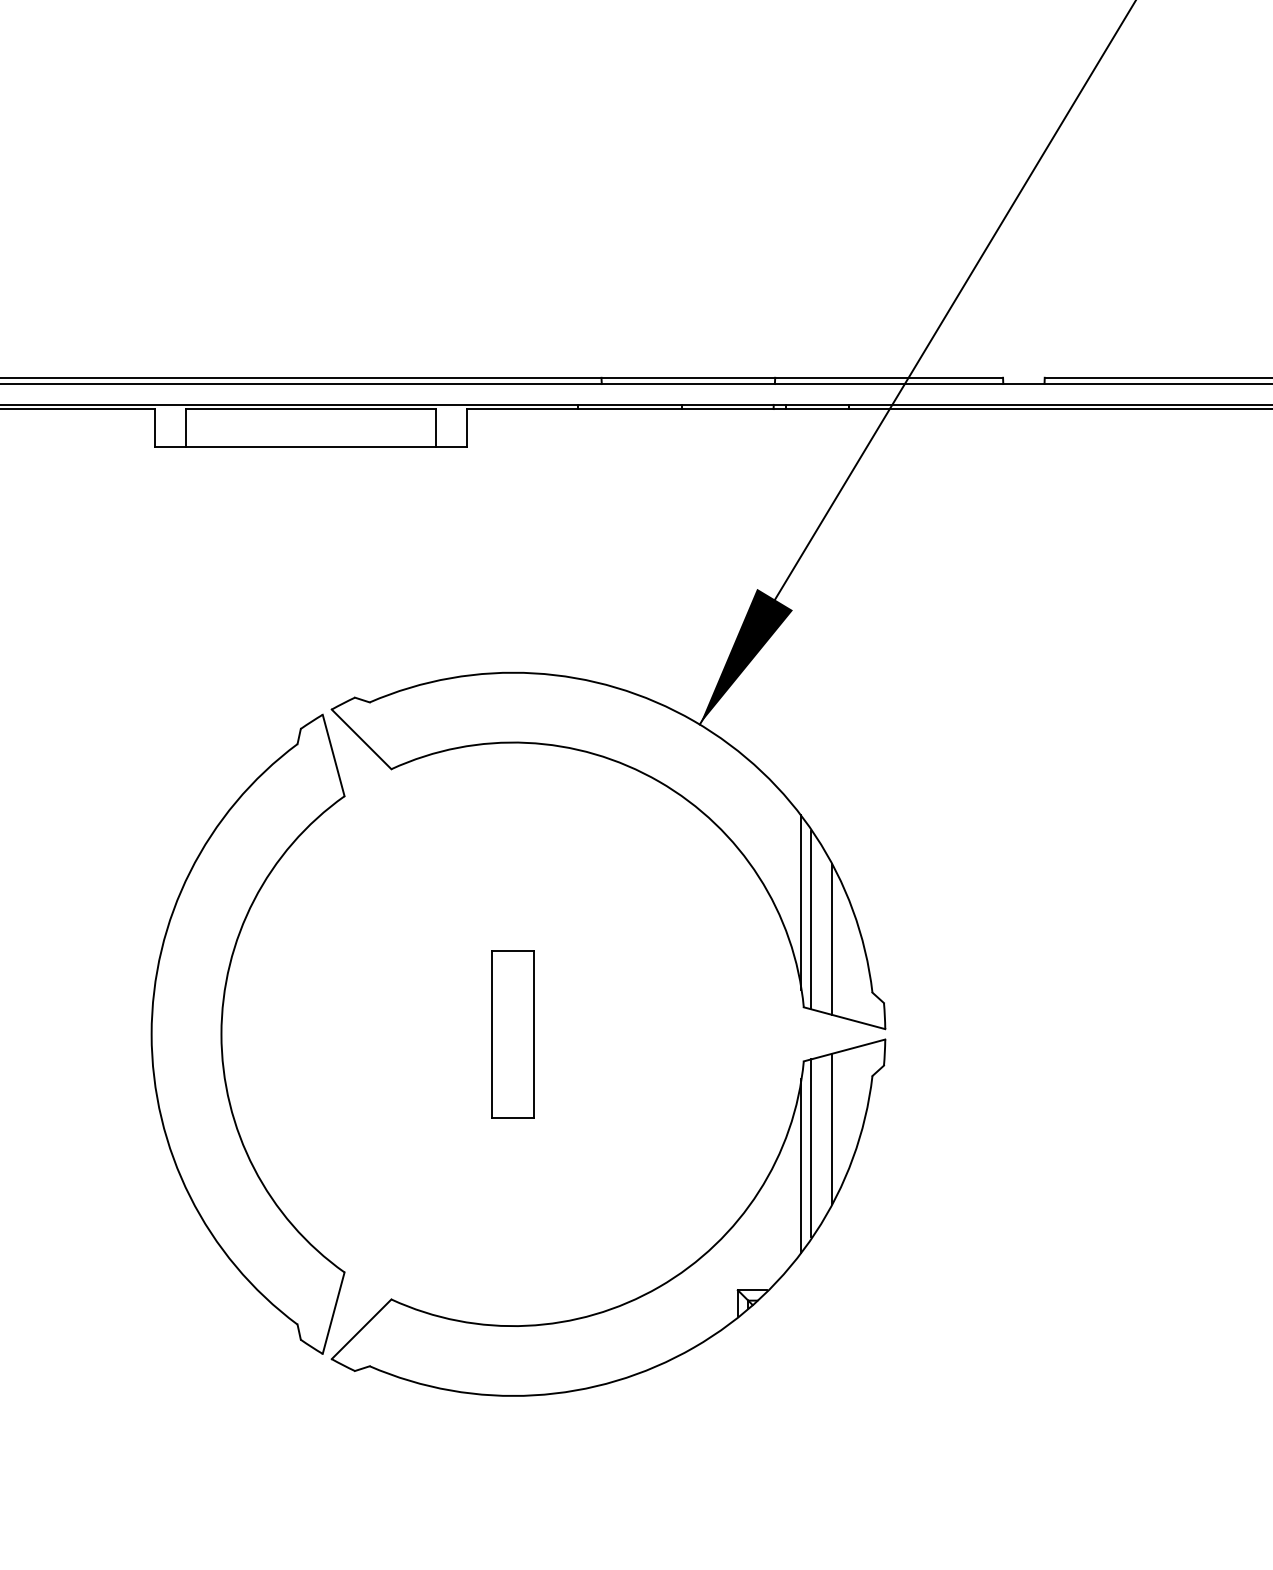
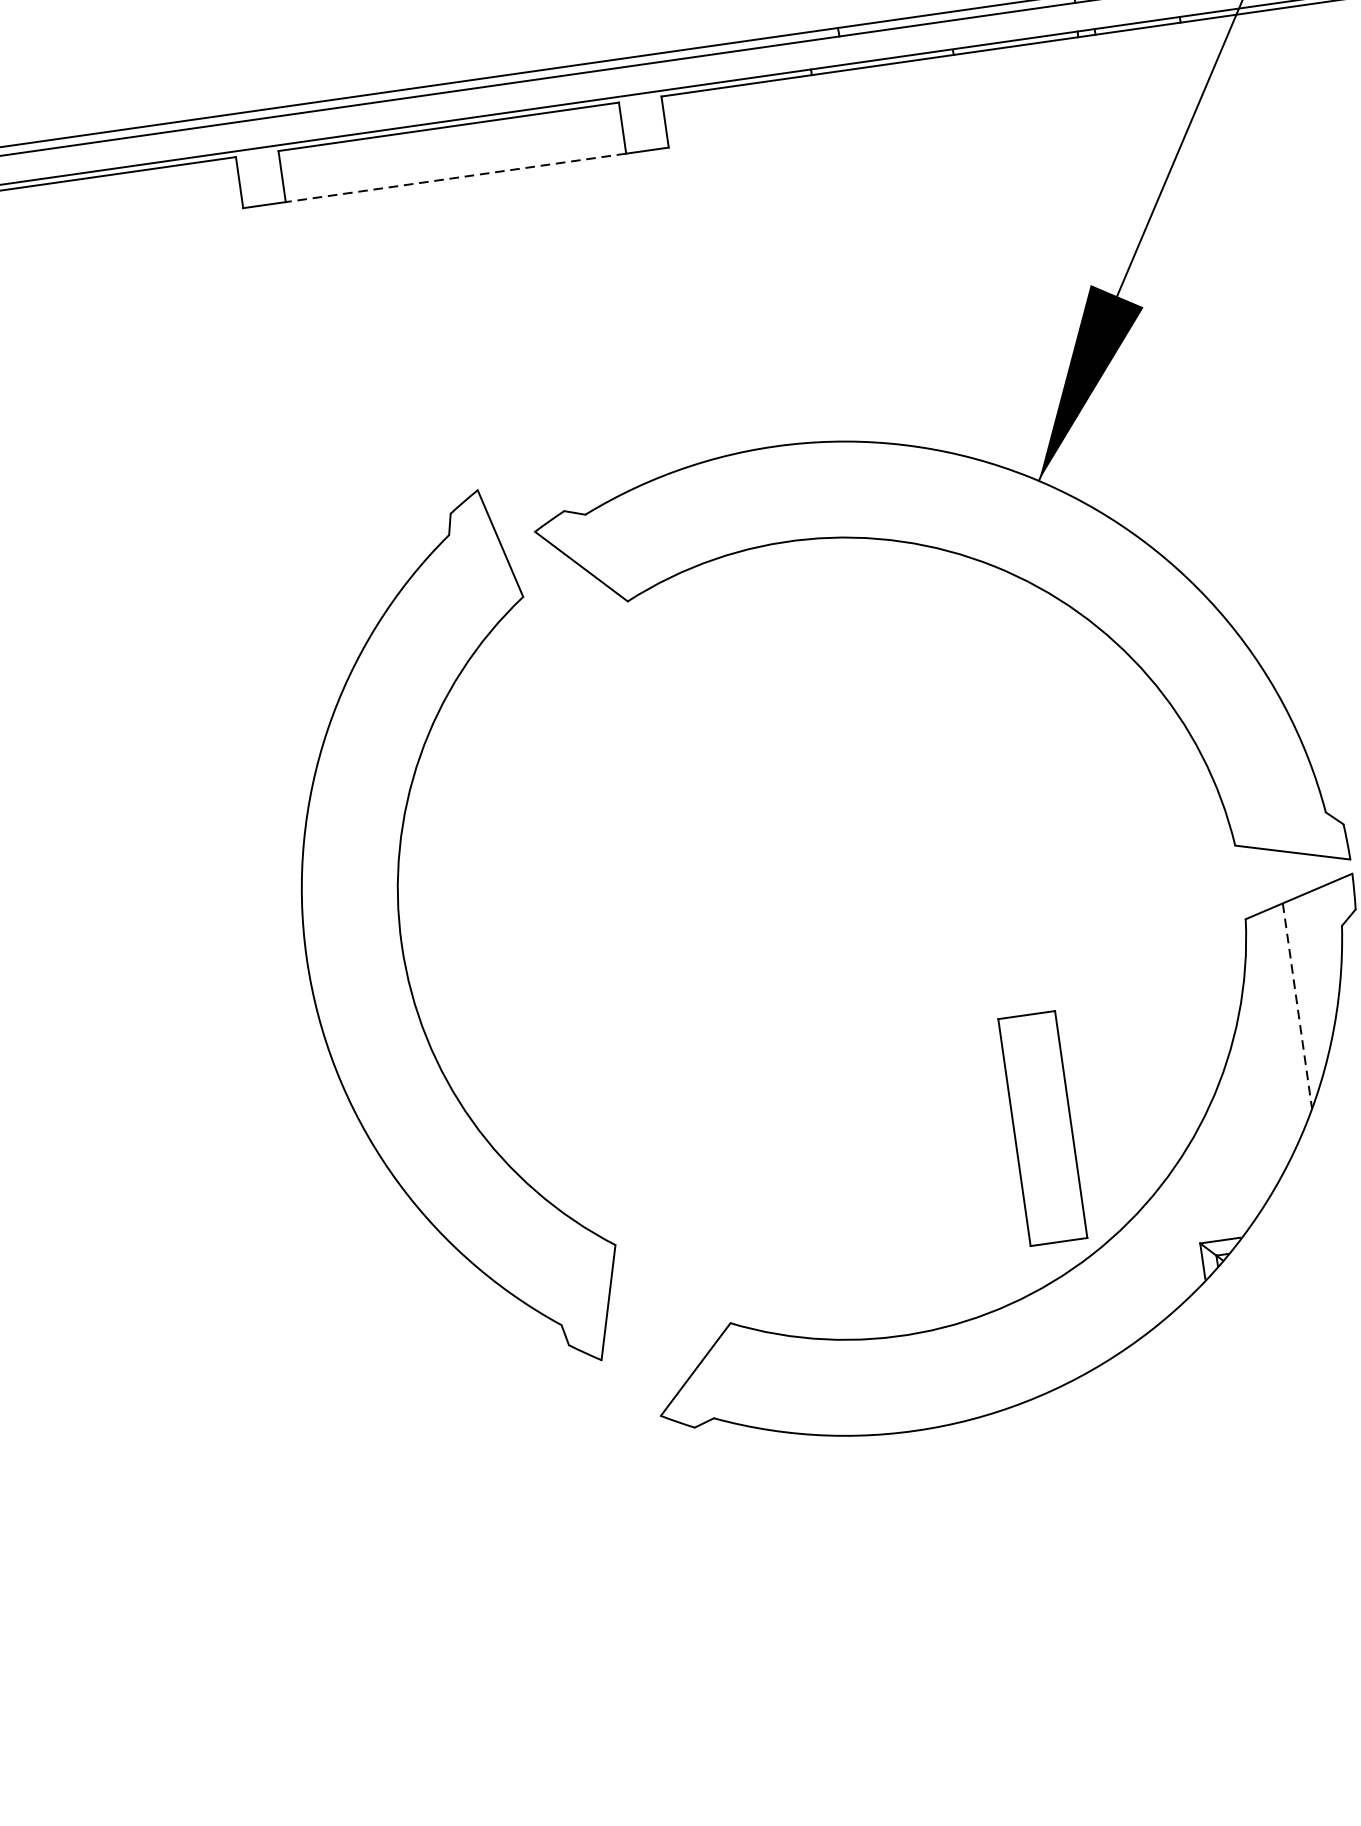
line: (310, 446) -> (455, 177), solid -> dashed
line: (800, 902) -> (1210, 703), removed
line: (810, 920) -> (1227, 726), removed
line: (832, 939) -> (1261, 747), removed
part: (222, 1033) -> (403, 943), moved
part: (512, 1034) -> (1041, 1128), moved
line: (832, 1129) -> (1297, 1006), solid -> dashed
line: (810, 1148) -> (1271, 1036), removed
line: (800, 1165) -> (1261, 1061), removed

